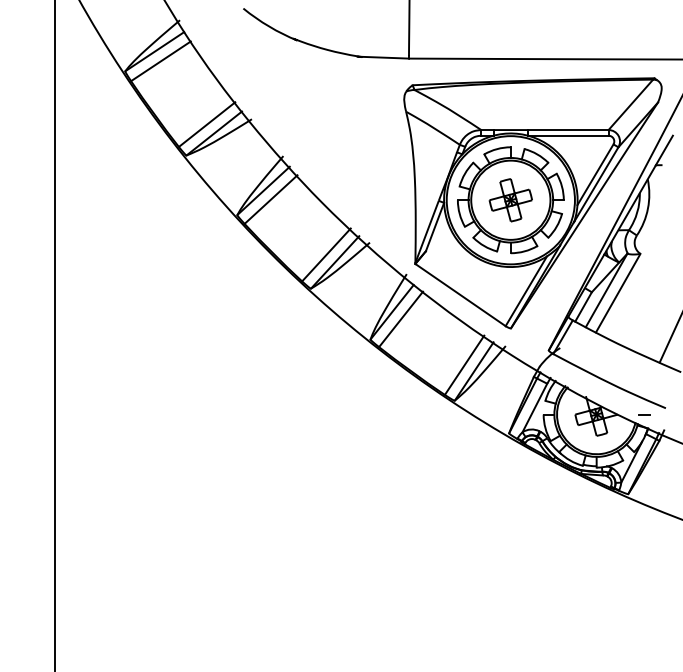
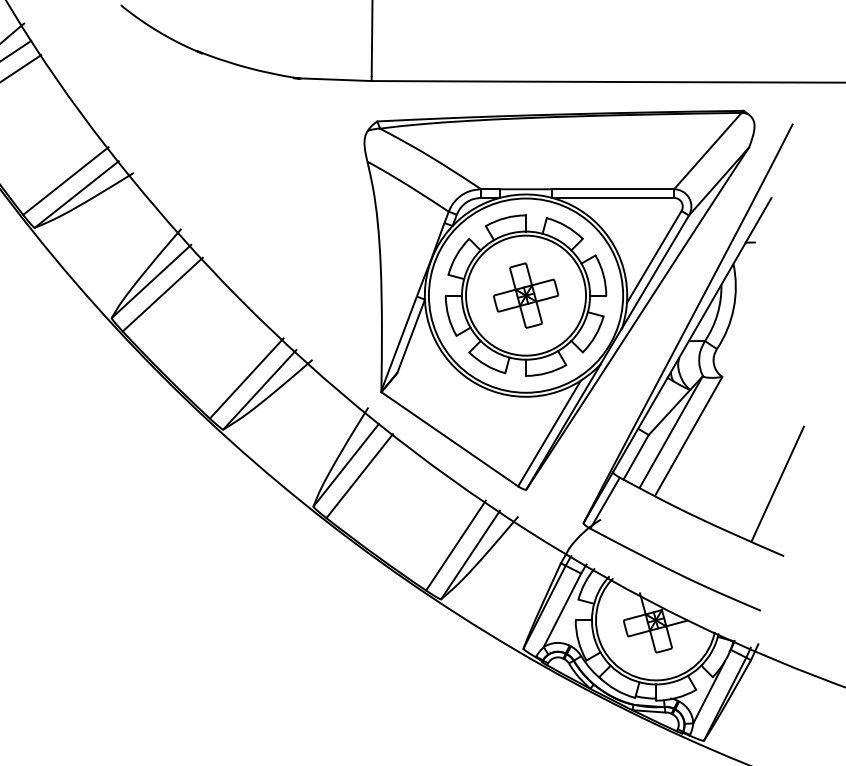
line: (644, 414) -> (728, 620), removed

